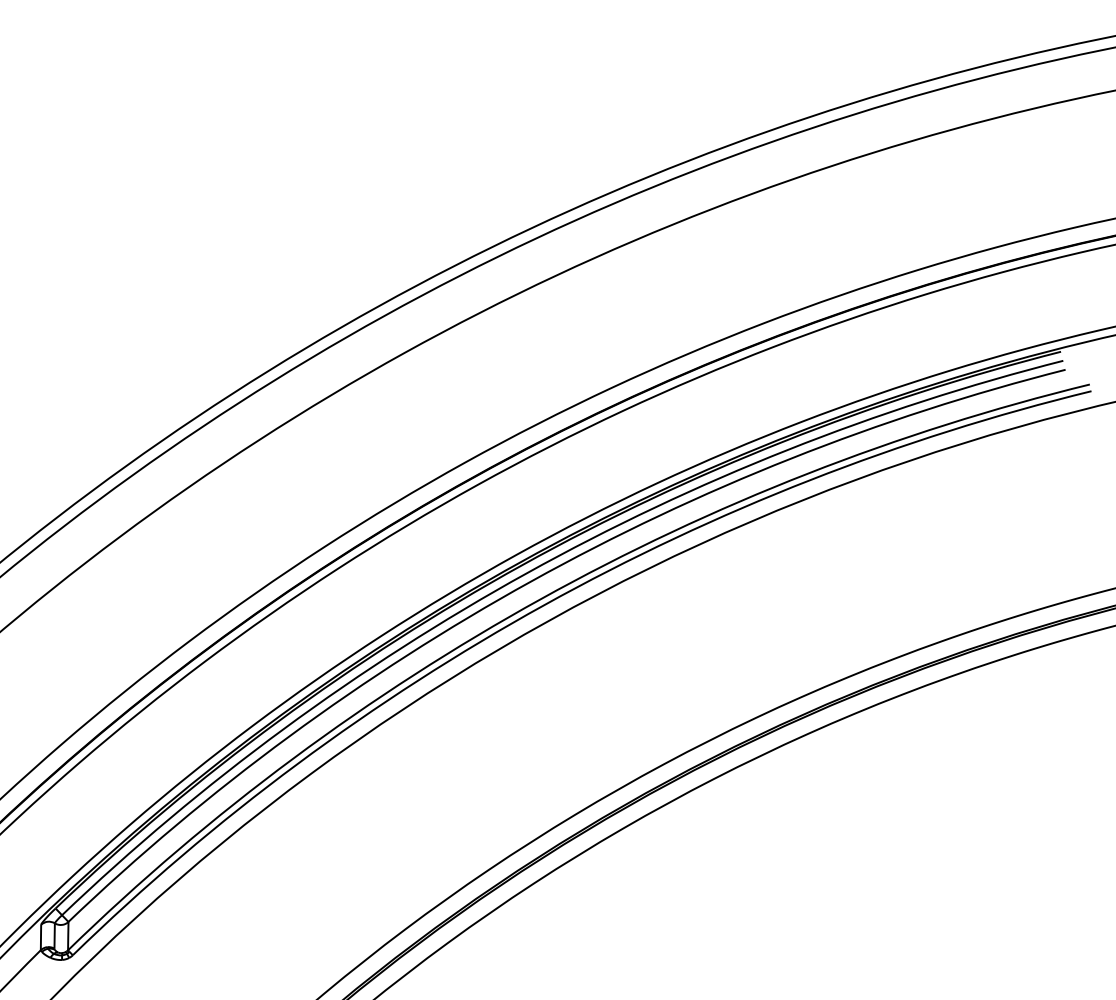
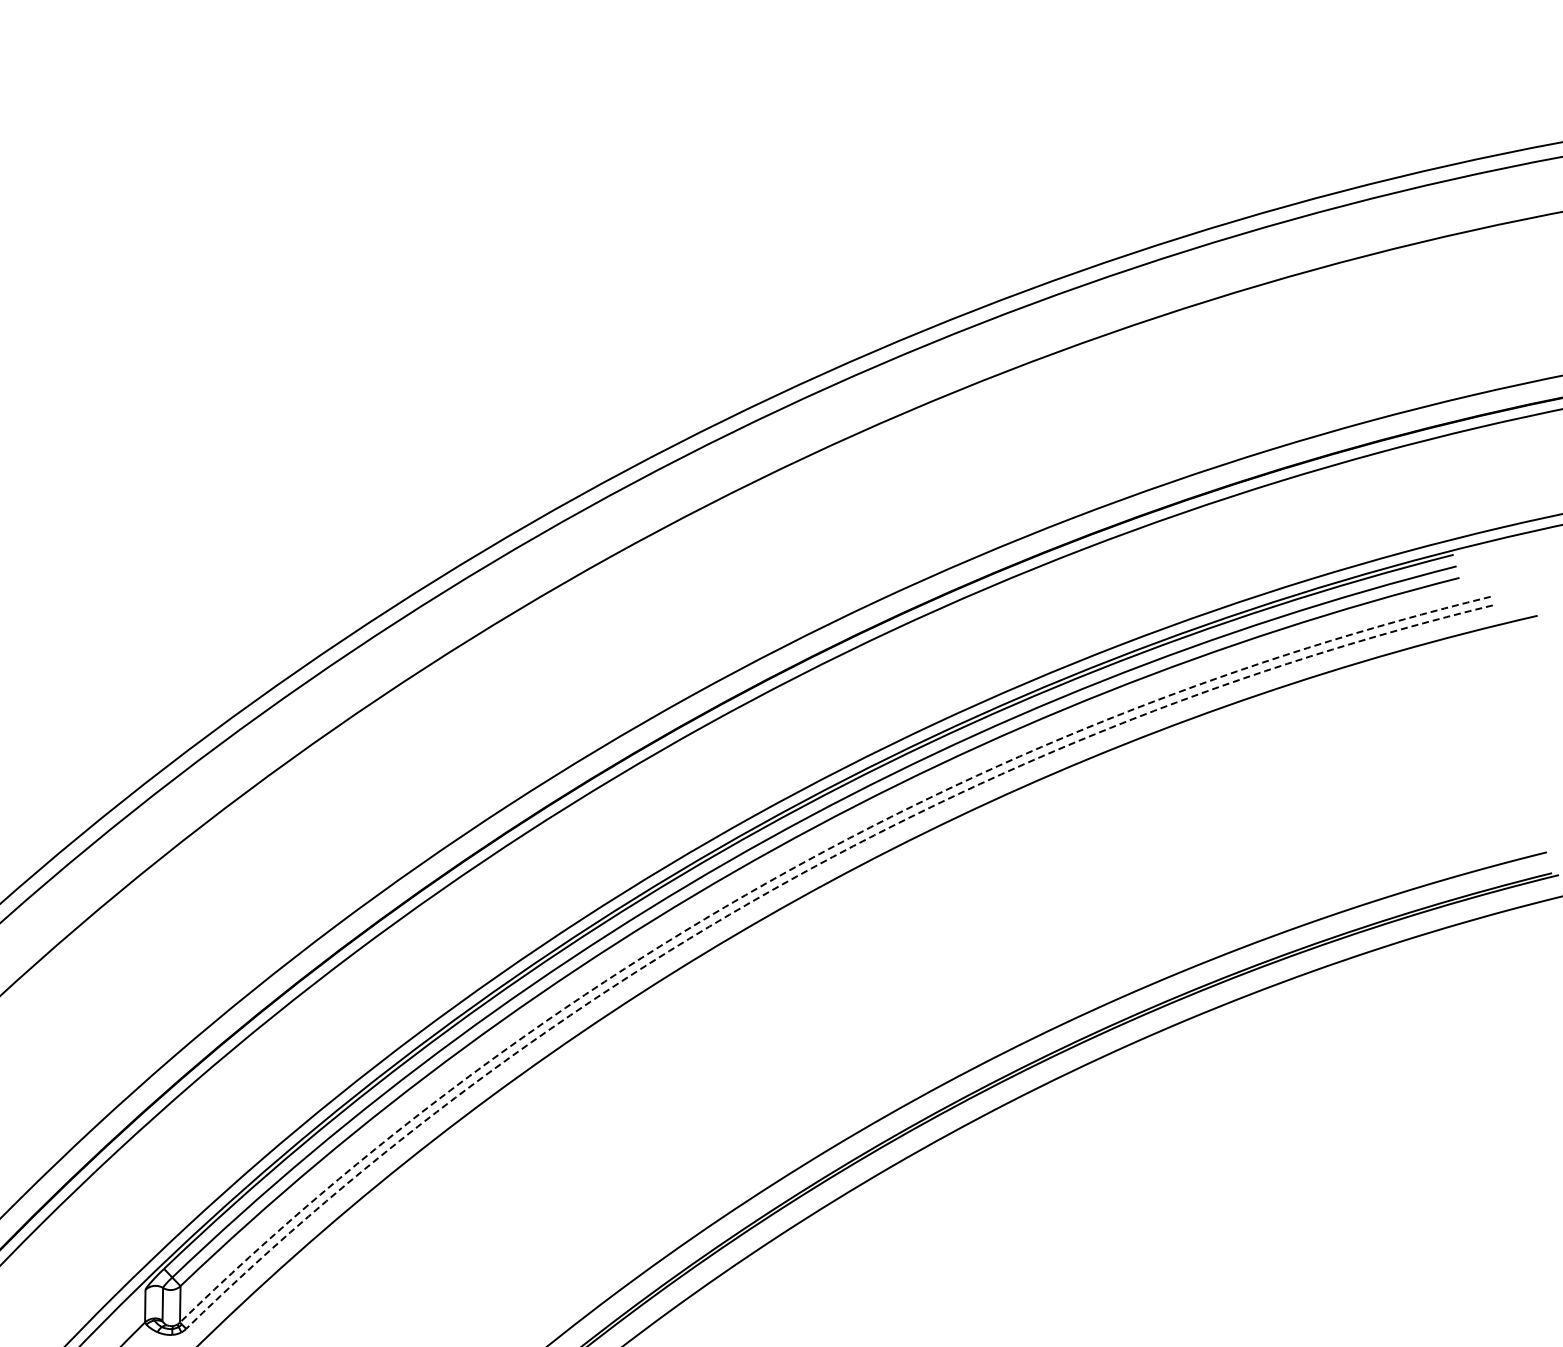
arc: (540, 598) -> (786, 871), solid -> dashed
arc: (544, 604) -> (791, 879), solid -> dashed

